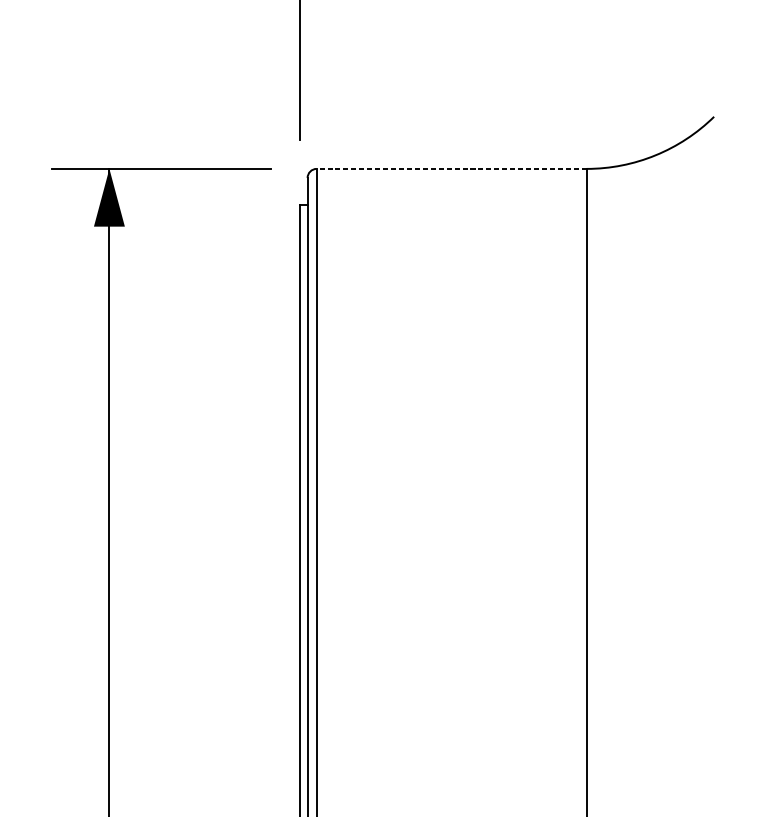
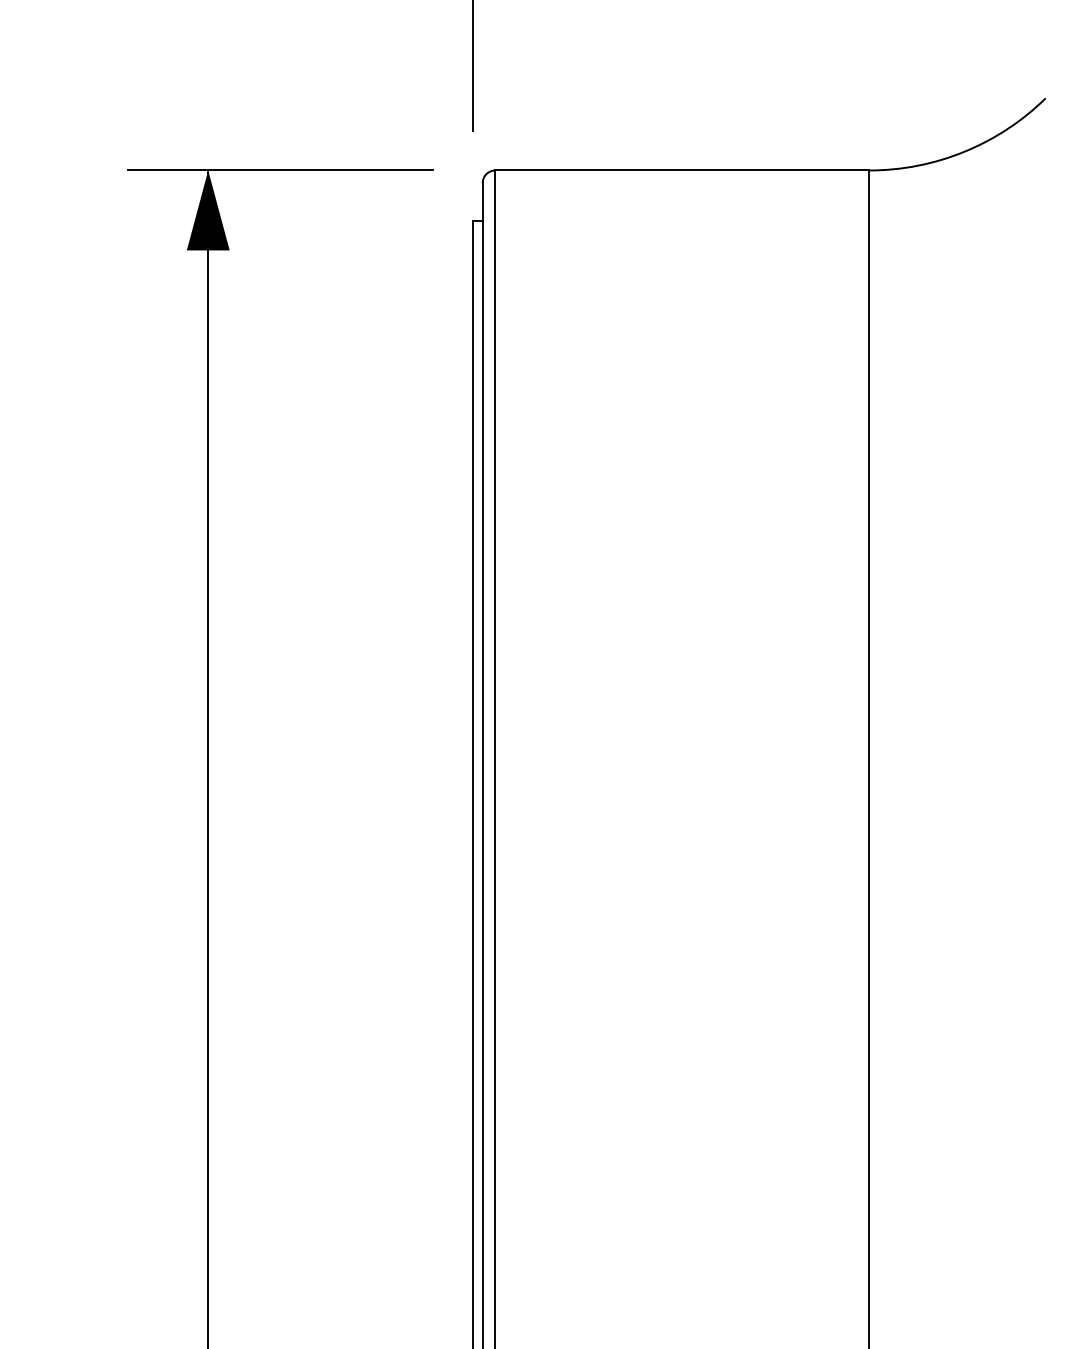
line: (451, 168) -> (682, 170), dashed -> solid

